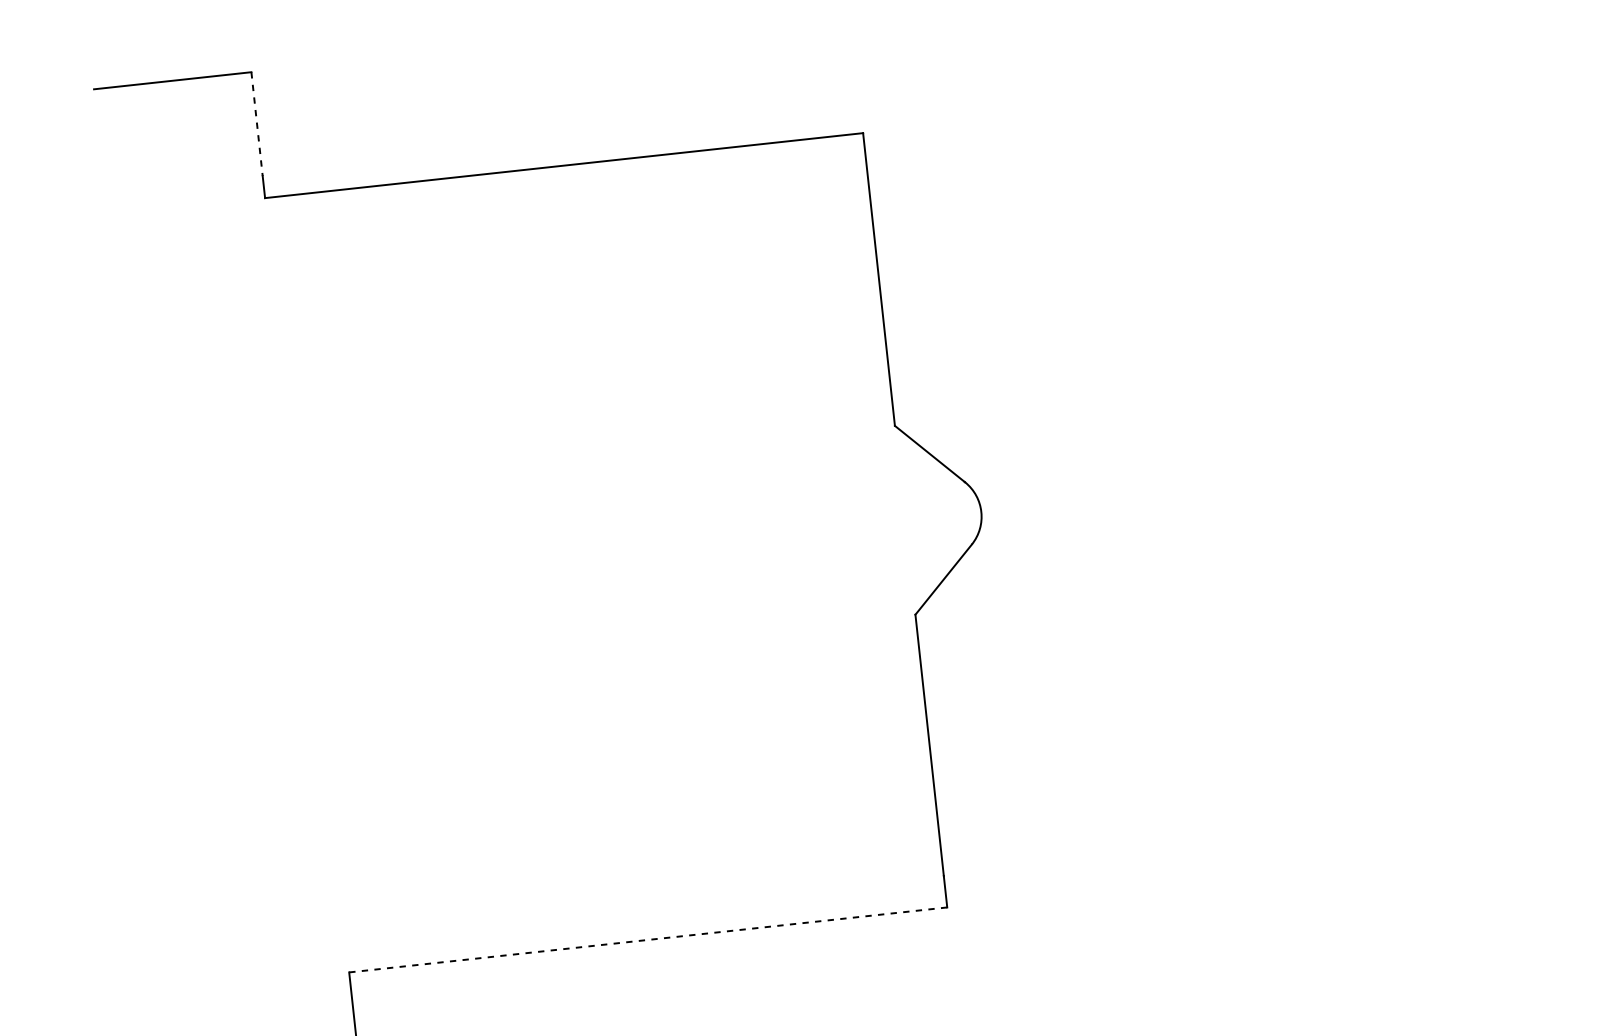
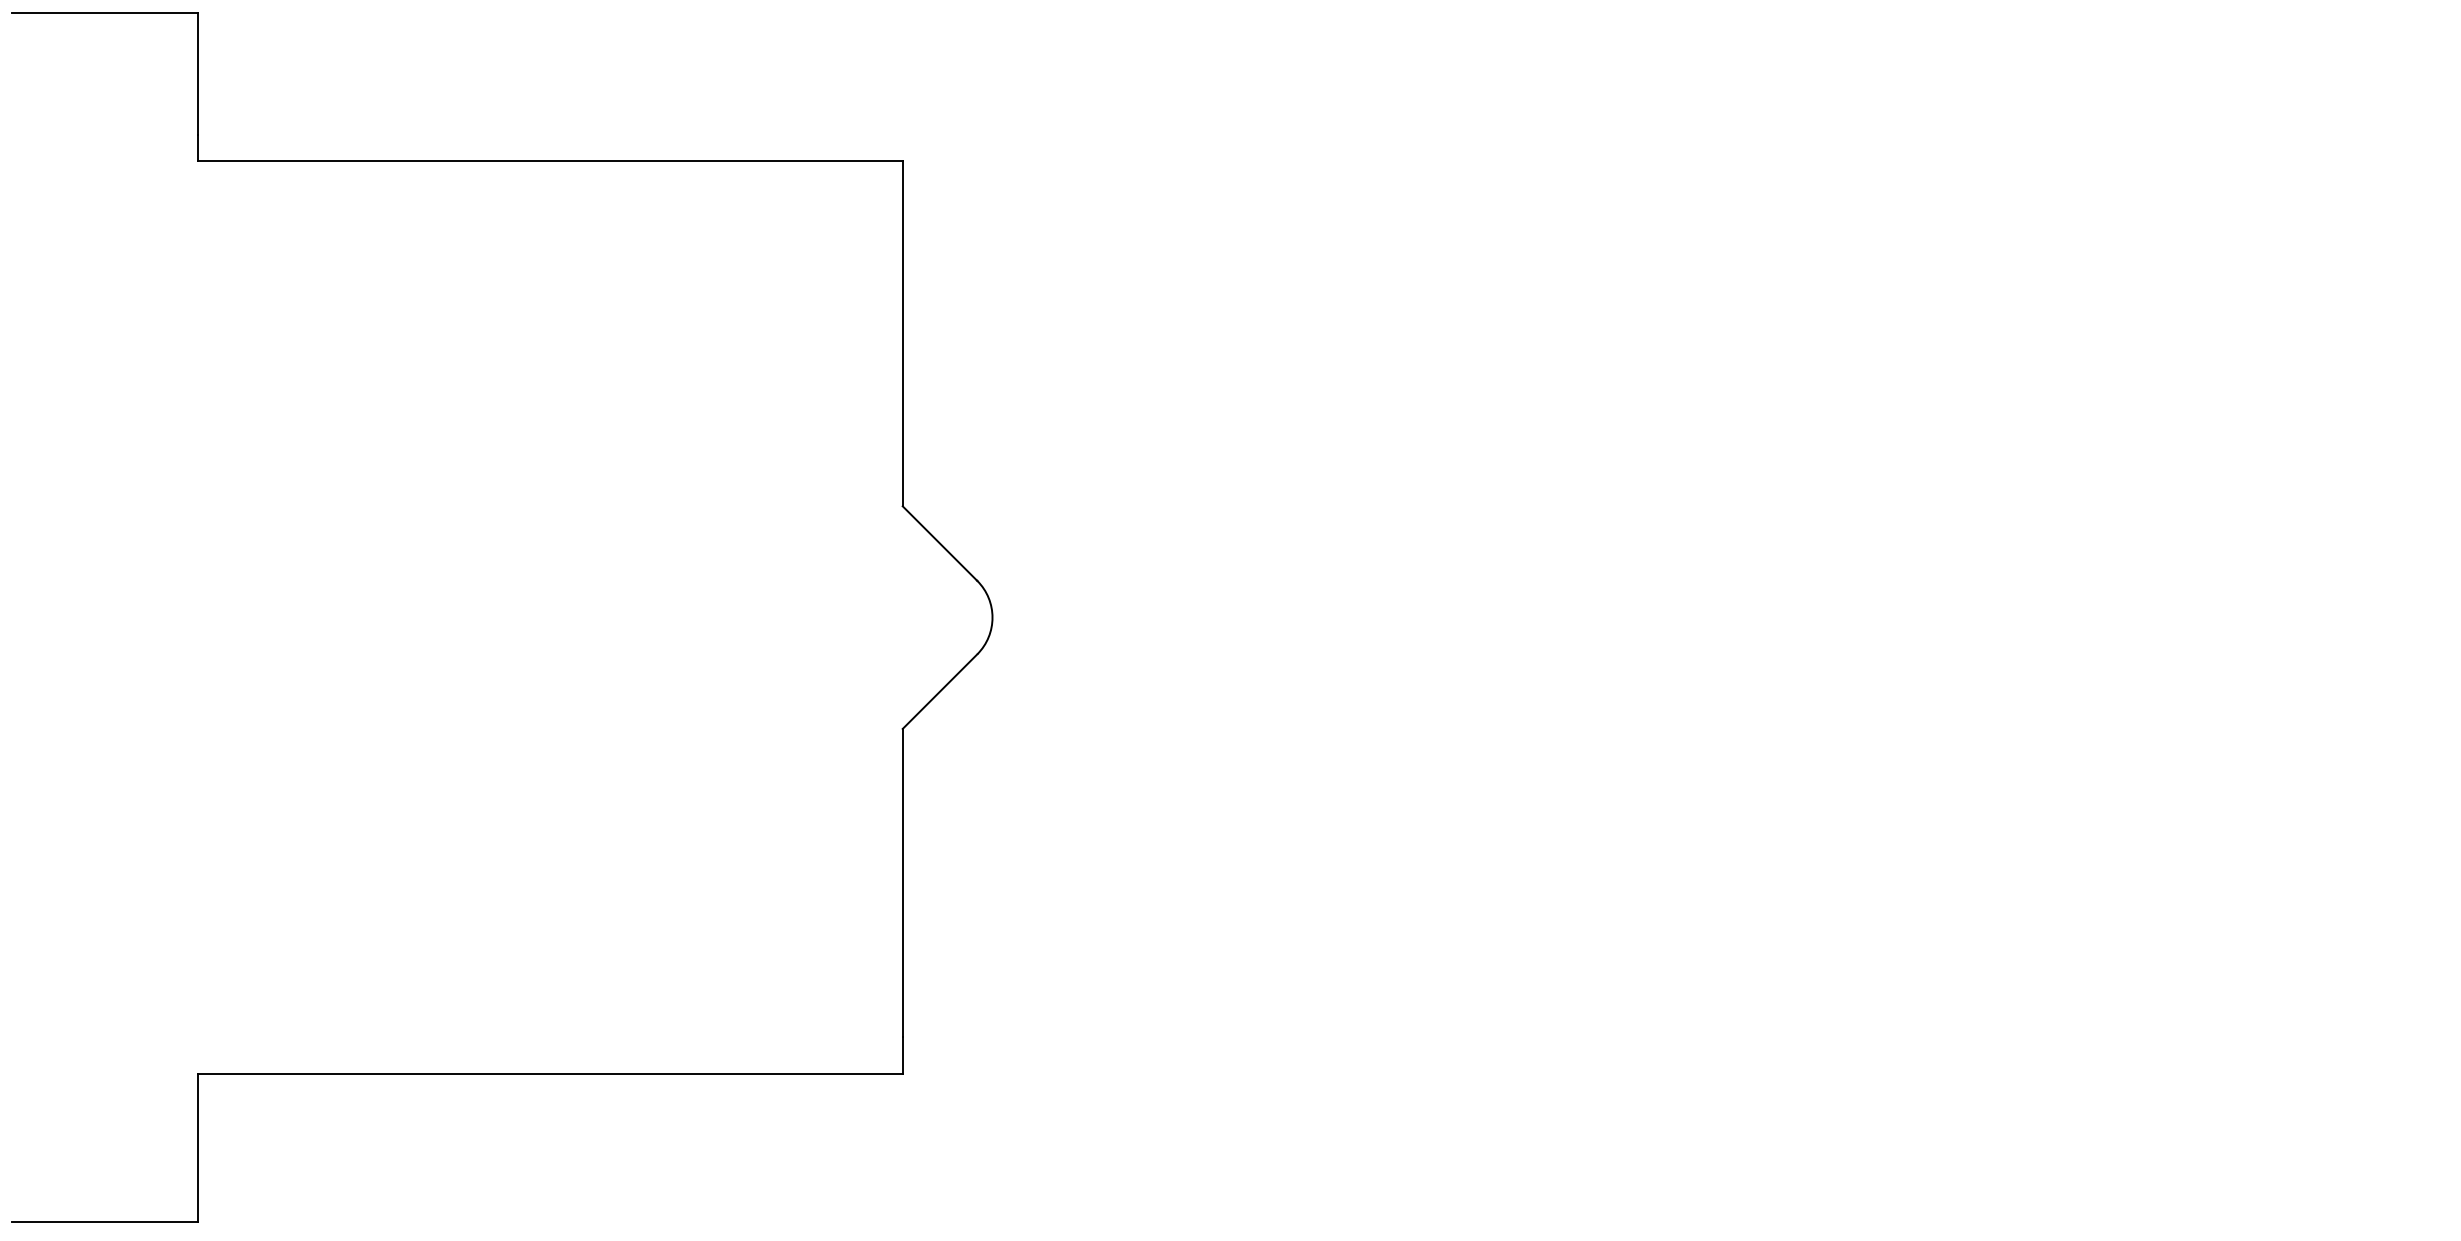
line: (256, 124) -> (197, 74), dashed -> solid
line: (648, 940) -> (550, 1074), dashed -> solid

